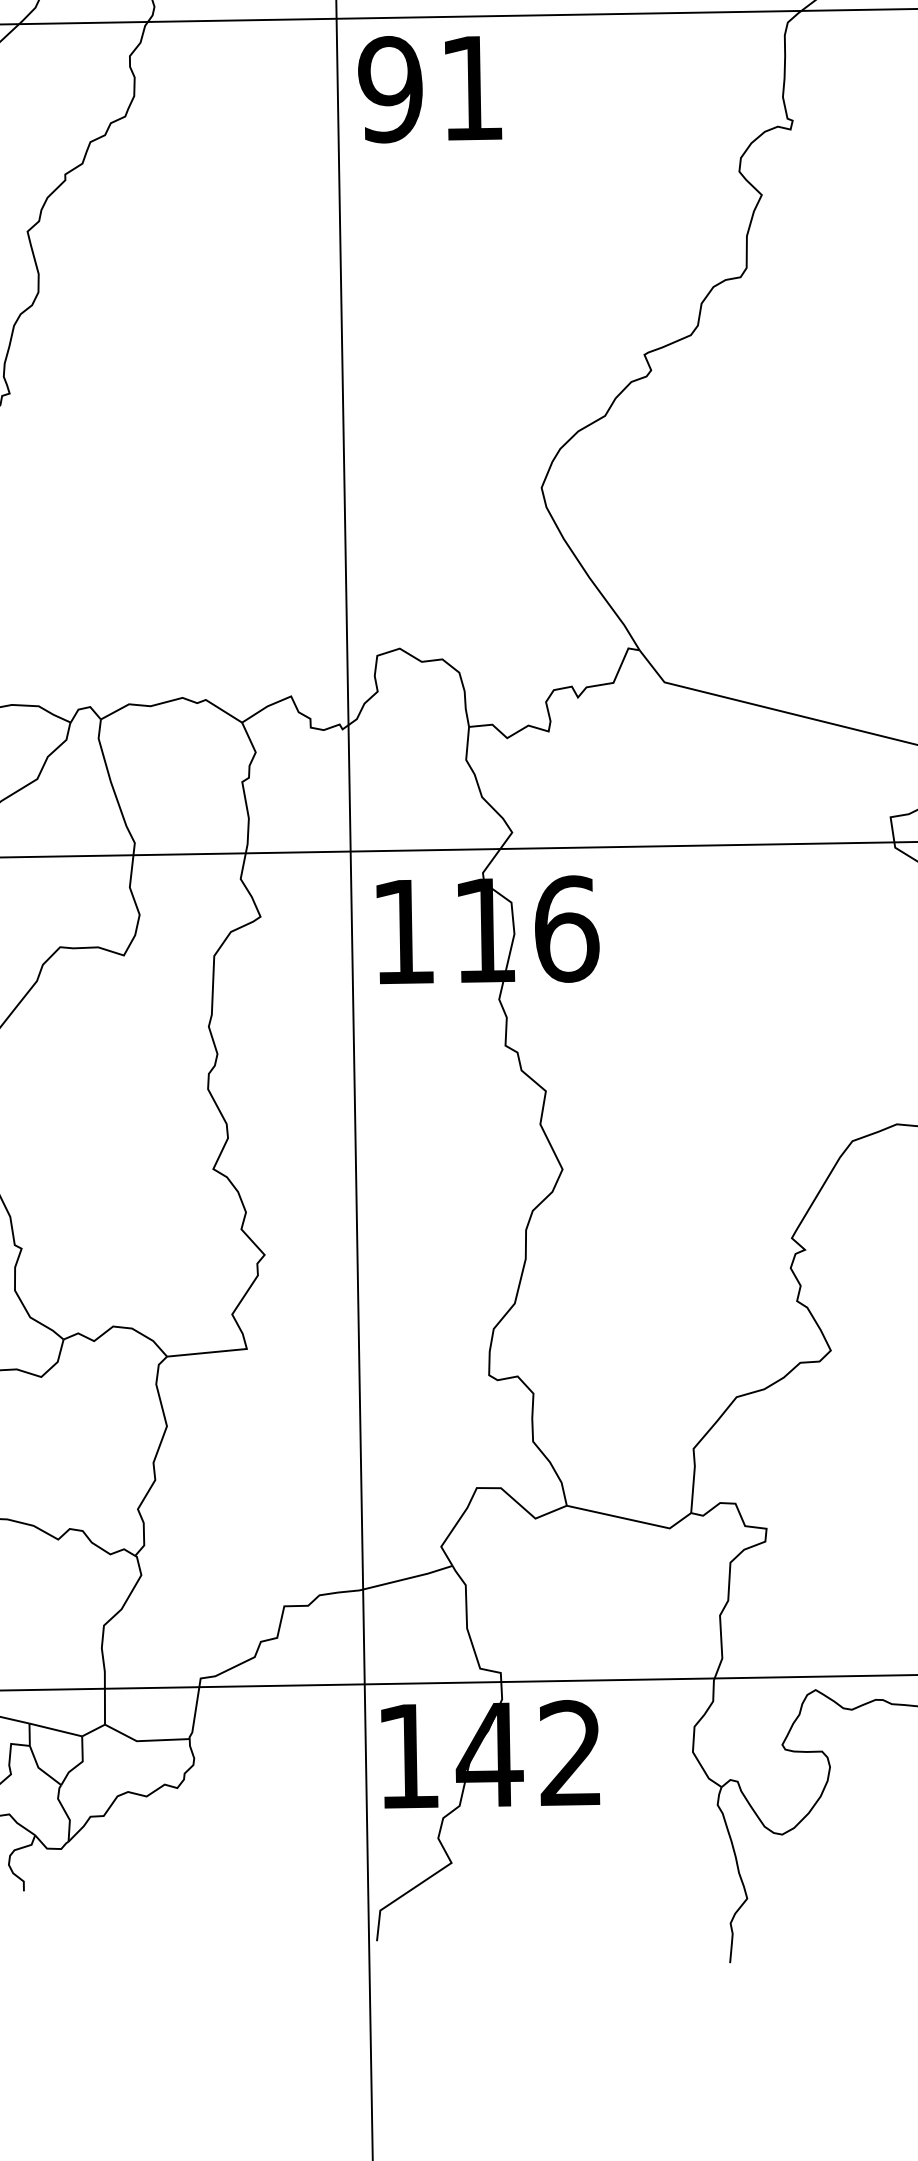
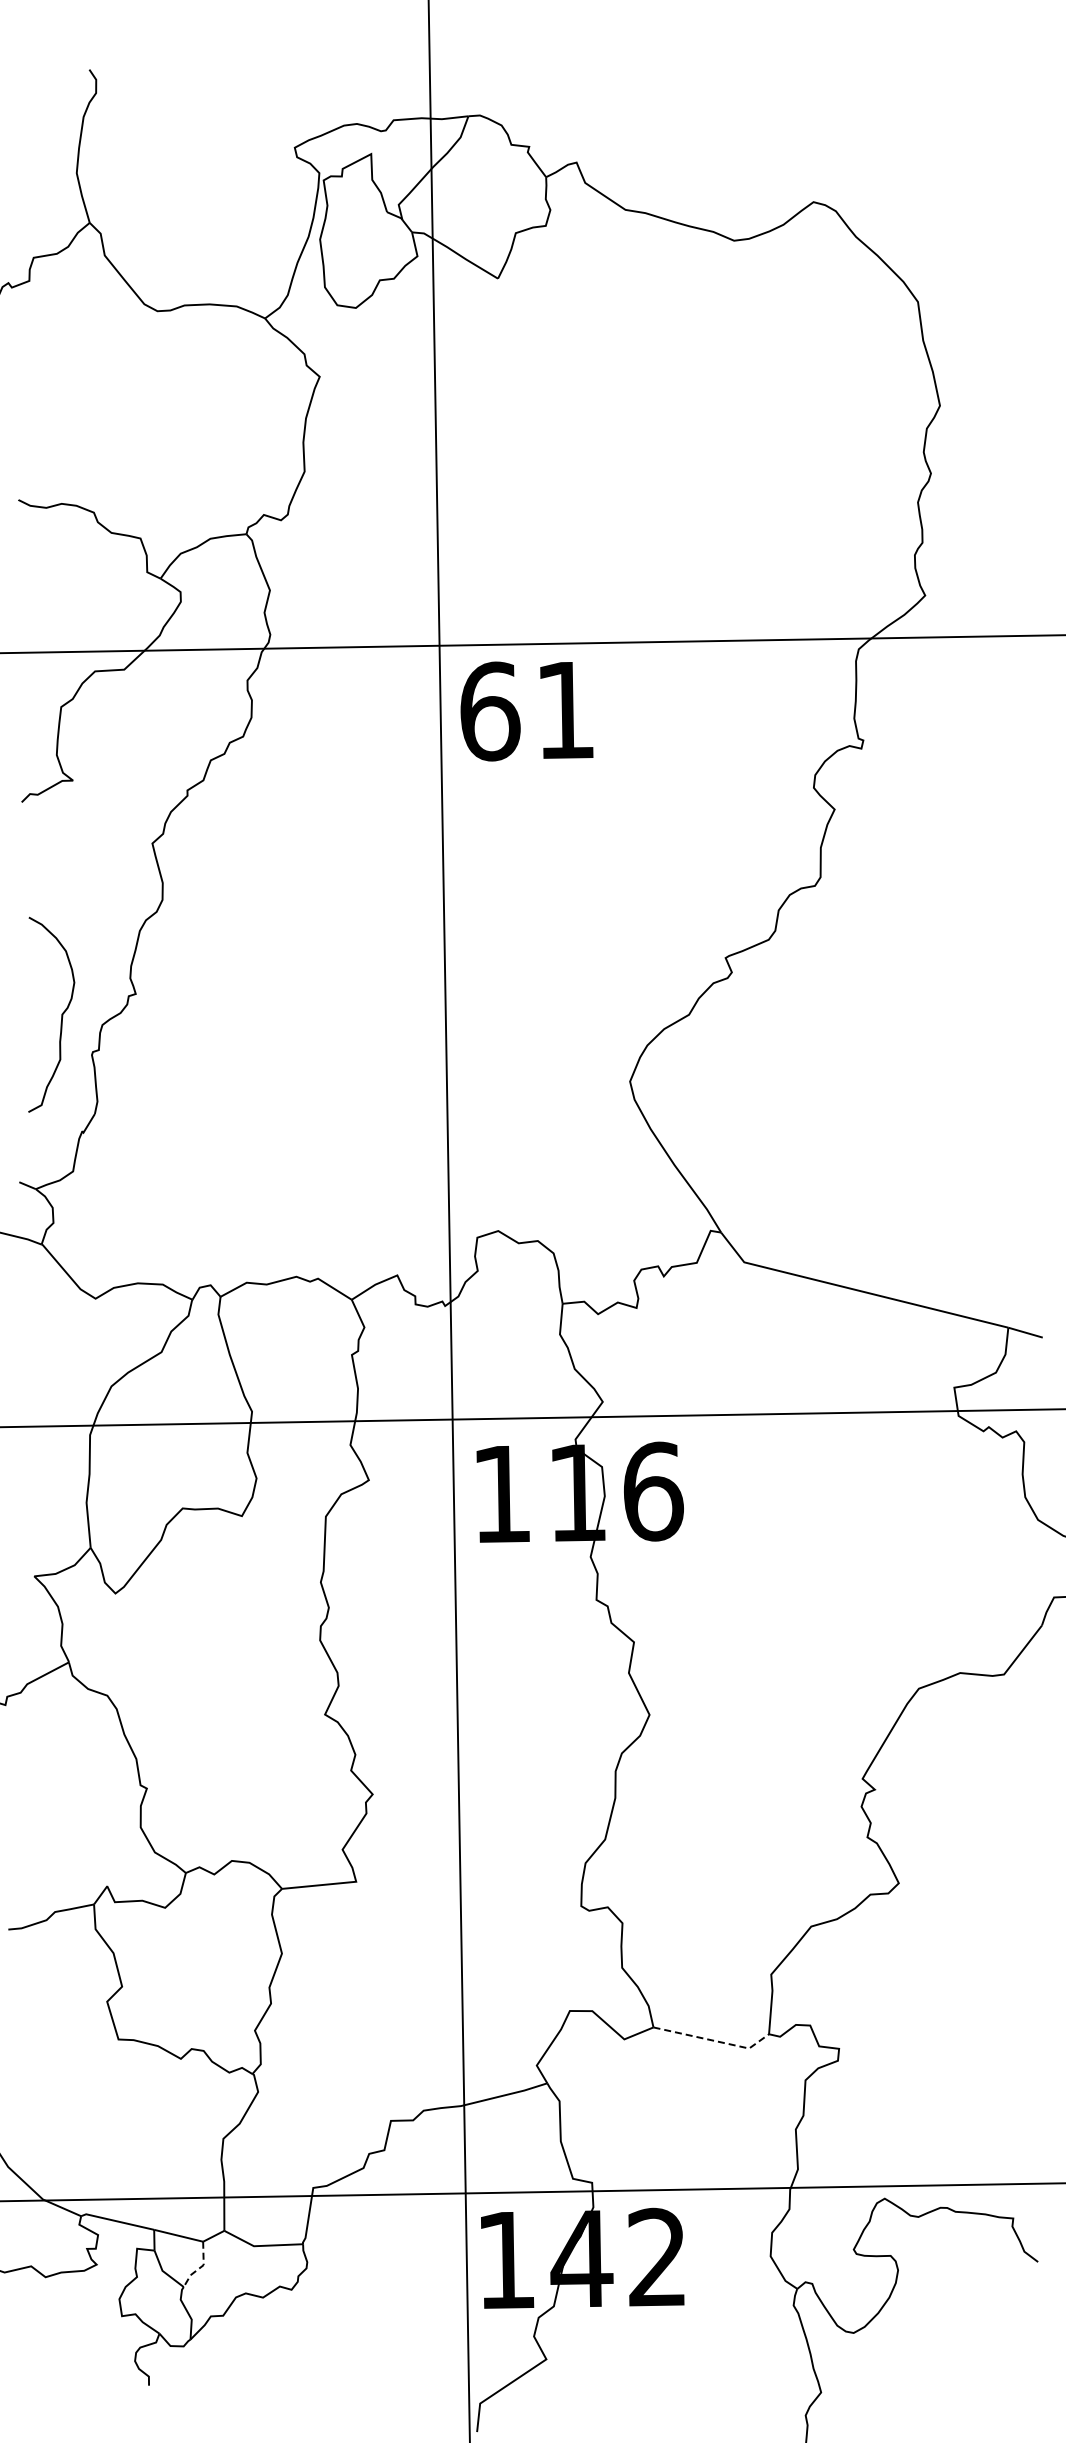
text: (390, 89) -> (489, 711), 91 -> 61
line: (632, 1519) -> (714, 2040), solid -> dashed
line: (79, 1764) -> (200, 2267), solid -> dashed

